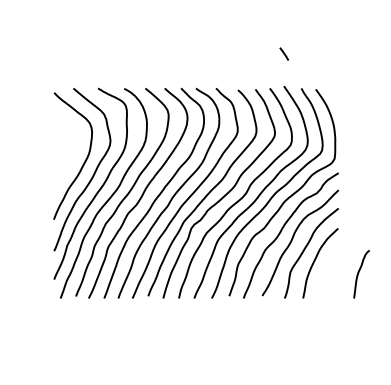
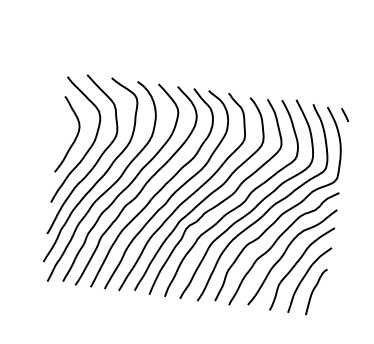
line: (283, 53) -> (344, 114), moved
curve: (69, 151) -> (75, 136), added
curve: (359, 273) -> (314, 291), moved

